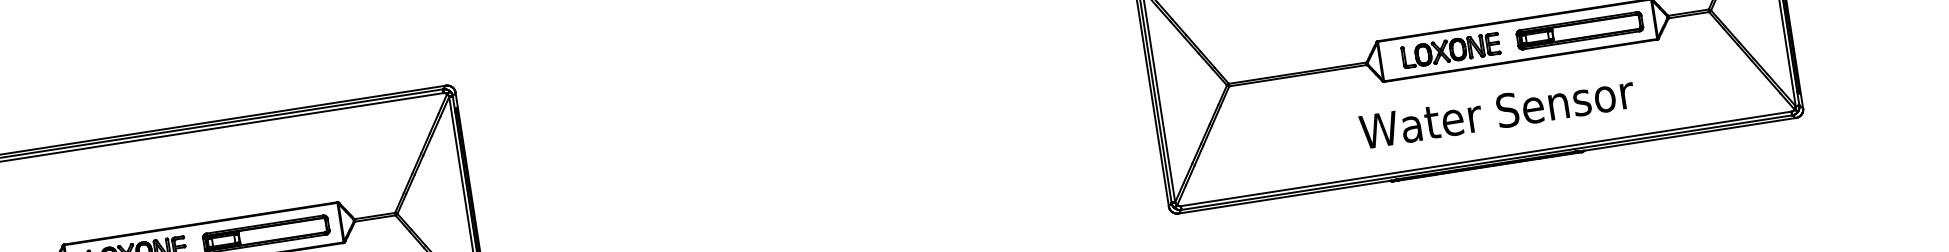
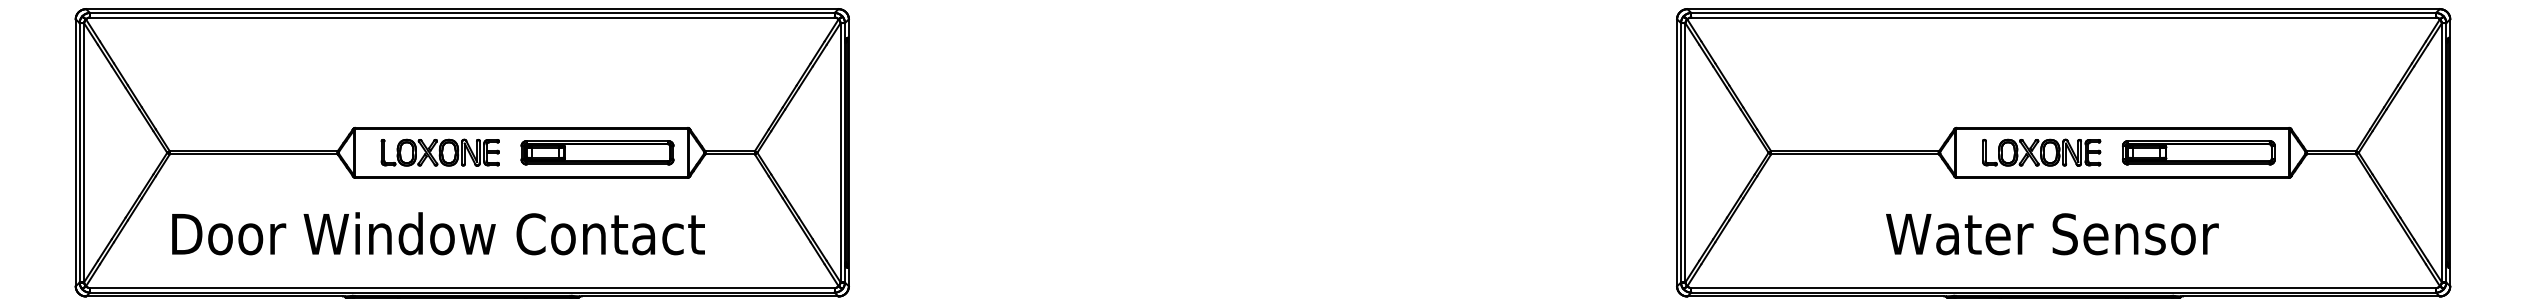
text: (1497, 112) -> (2052, 234), moved

